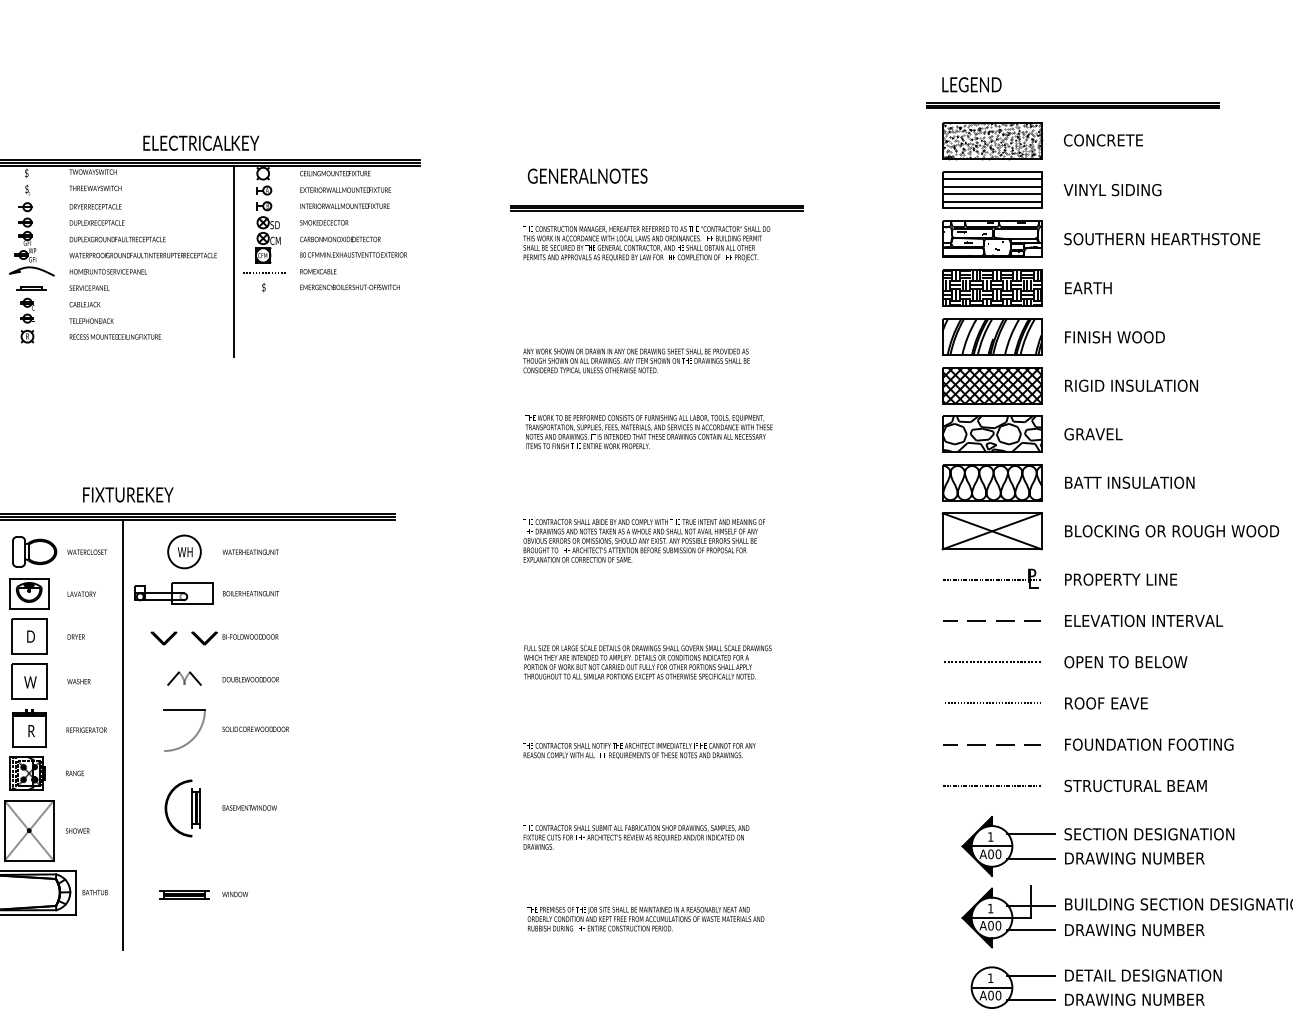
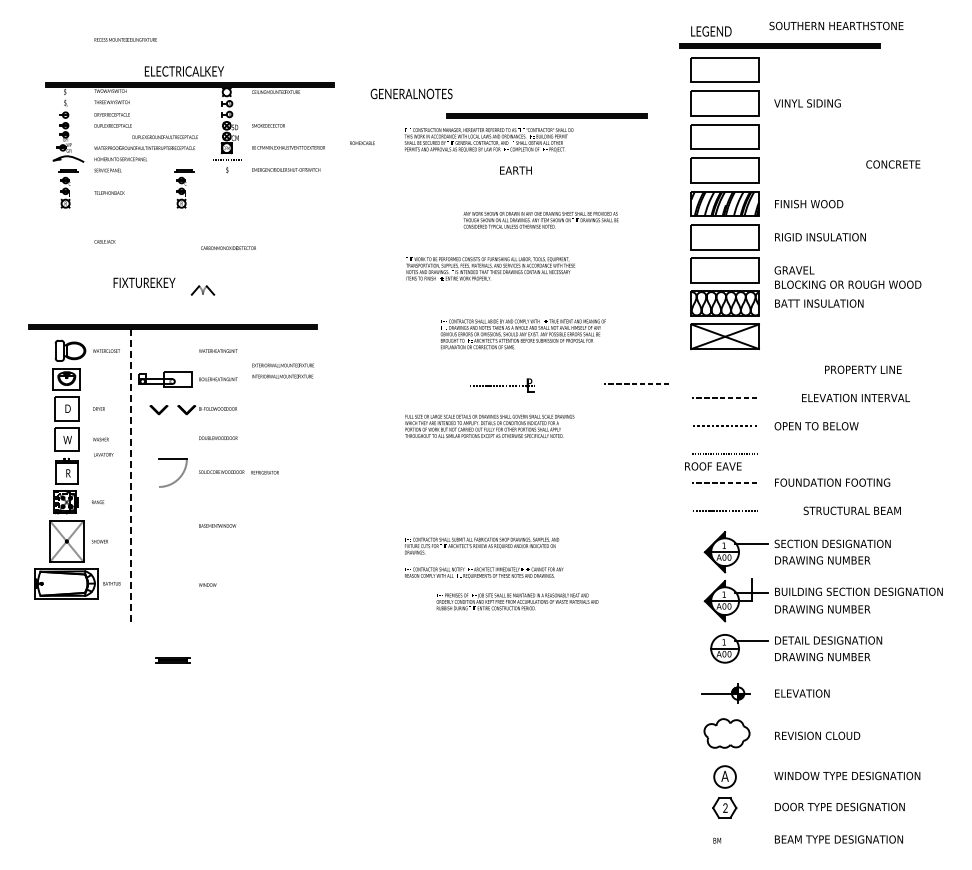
hatch: (991, 140) -> (724, 69), removed
text: (1103, 140) -> (893, 164), moved
text: (587, 175) -> (411, 93), moved
hatch: (991, 190) -> (724, 103), removed
text: (344, 197) -> (282, 370), moved
part: (656, 207) -> (546, 115), moved
text: (116, 238) -> (164, 136), moved
text: (340, 238) -> (228, 247), moved
hatch: (991, 238) -> (724, 136), removed
text: (1162, 238) -> (836, 25), moved
line: (234, 260) -> (207, 151), removed
text: (318, 270) -> (362, 142), moved
hatch: (991, 288) -> (724, 170), removed
text: (1087, 288) -> (515, 170), moved
text: (84, 304) -> (104, 241), moved
part: (201, 314) -> (184, 188), added
text: (115, 336) -> (125, 39), moved
text: (635, 361) -> (540, 220), moved
hatch: (991, 386) -> (724, 237), removed
hatch: (991, 434) -> (724, 270), removed
text: (128, 494) -> (144, 282), moved
text: (1172, 530) -> (848, 284), moved
text: (643, 541) -> (522, 334), moved
part: (183, 551) -> (172, 350), removed
part: (992, 579) -> (502, 385), moved
text: (1121, 579) -> (863, 369), moved
text: (81, 593) -> (103, 454), moved
line: (862, 599) -> (636, 383), added
text: (1143, 620) -> (855, 397), moved
part: (183, 678) -> (202, 290), moved
text: (1106, 703) -> (713, 466), moved
text: (85, 729) -> (264, 472), moved
line: (123, 734) -> (131, 475), solid -> dashed
text: (640, 750) -> (484, 572), moved
text: (1134, 785) -> (851, 510), moved
part: (182, 808) -> (171, 526), removed
line: (1030, 858) -> (751, 560), removed
part: (183, 895) -> (172, 660), moved
text: (645, 918) -> (517, 601), moved
line: (1030, 930) -> (751, 609), removed
line: (1030, 1000) -> (751, 657), removed

